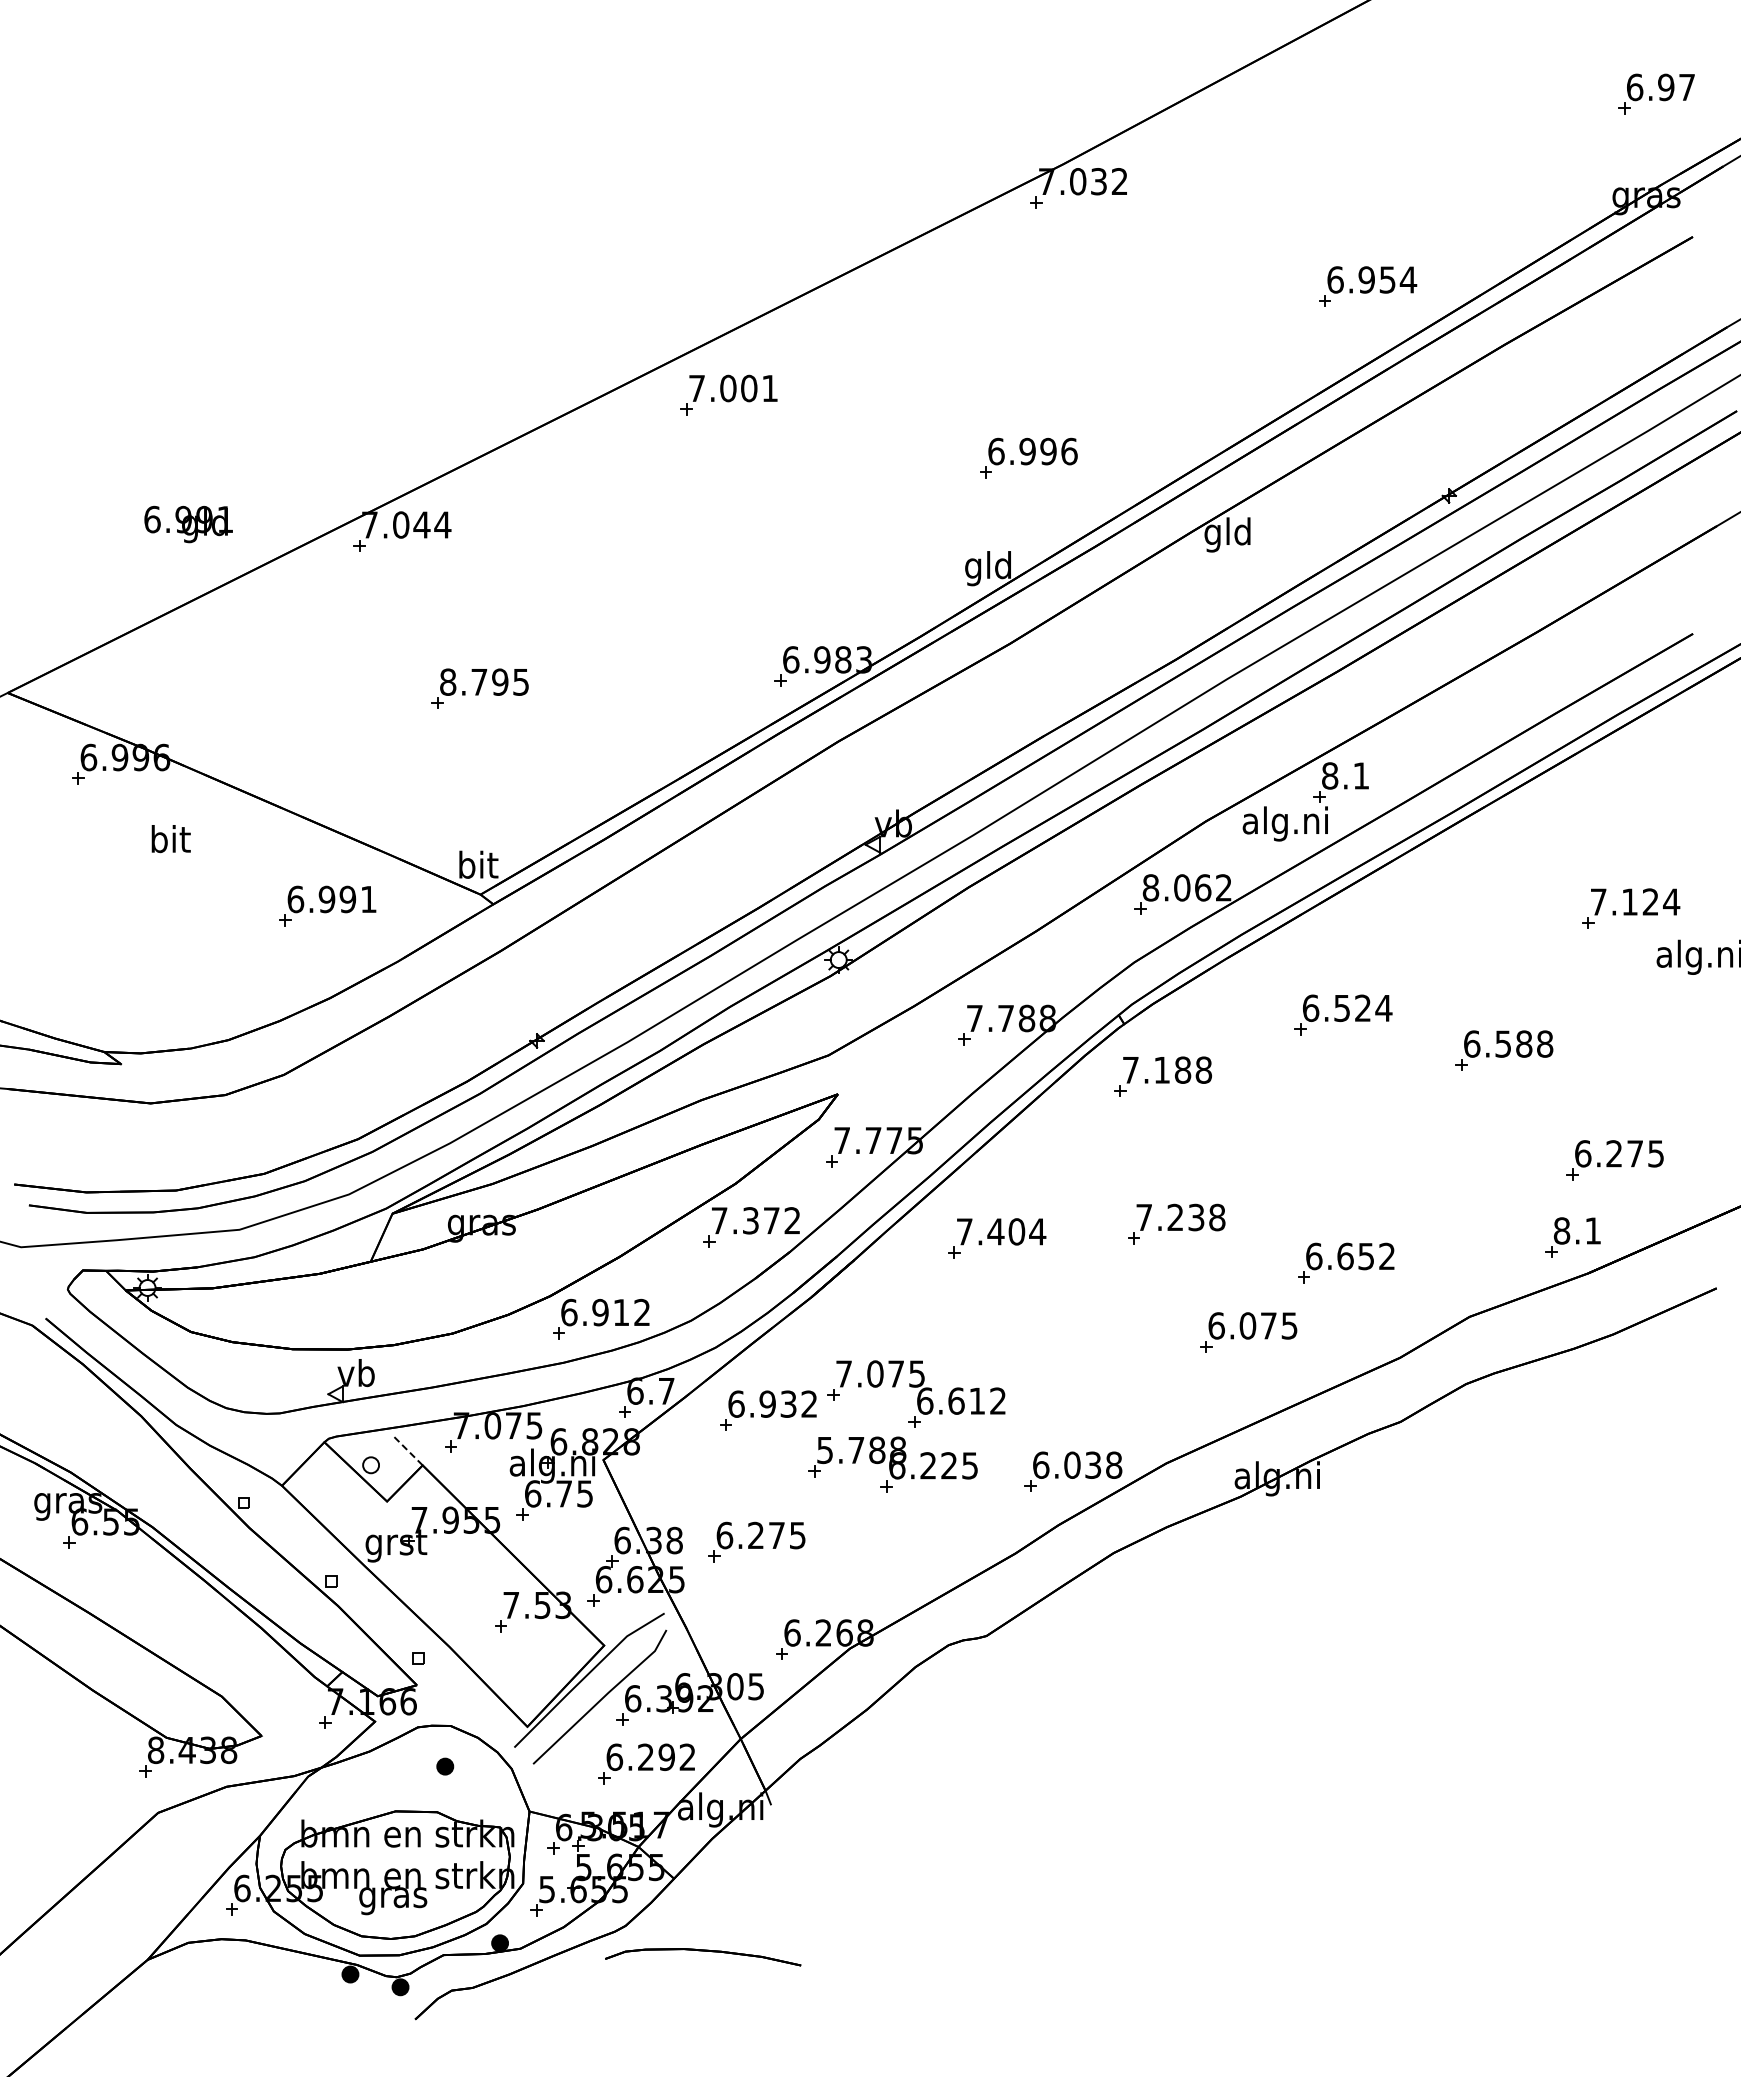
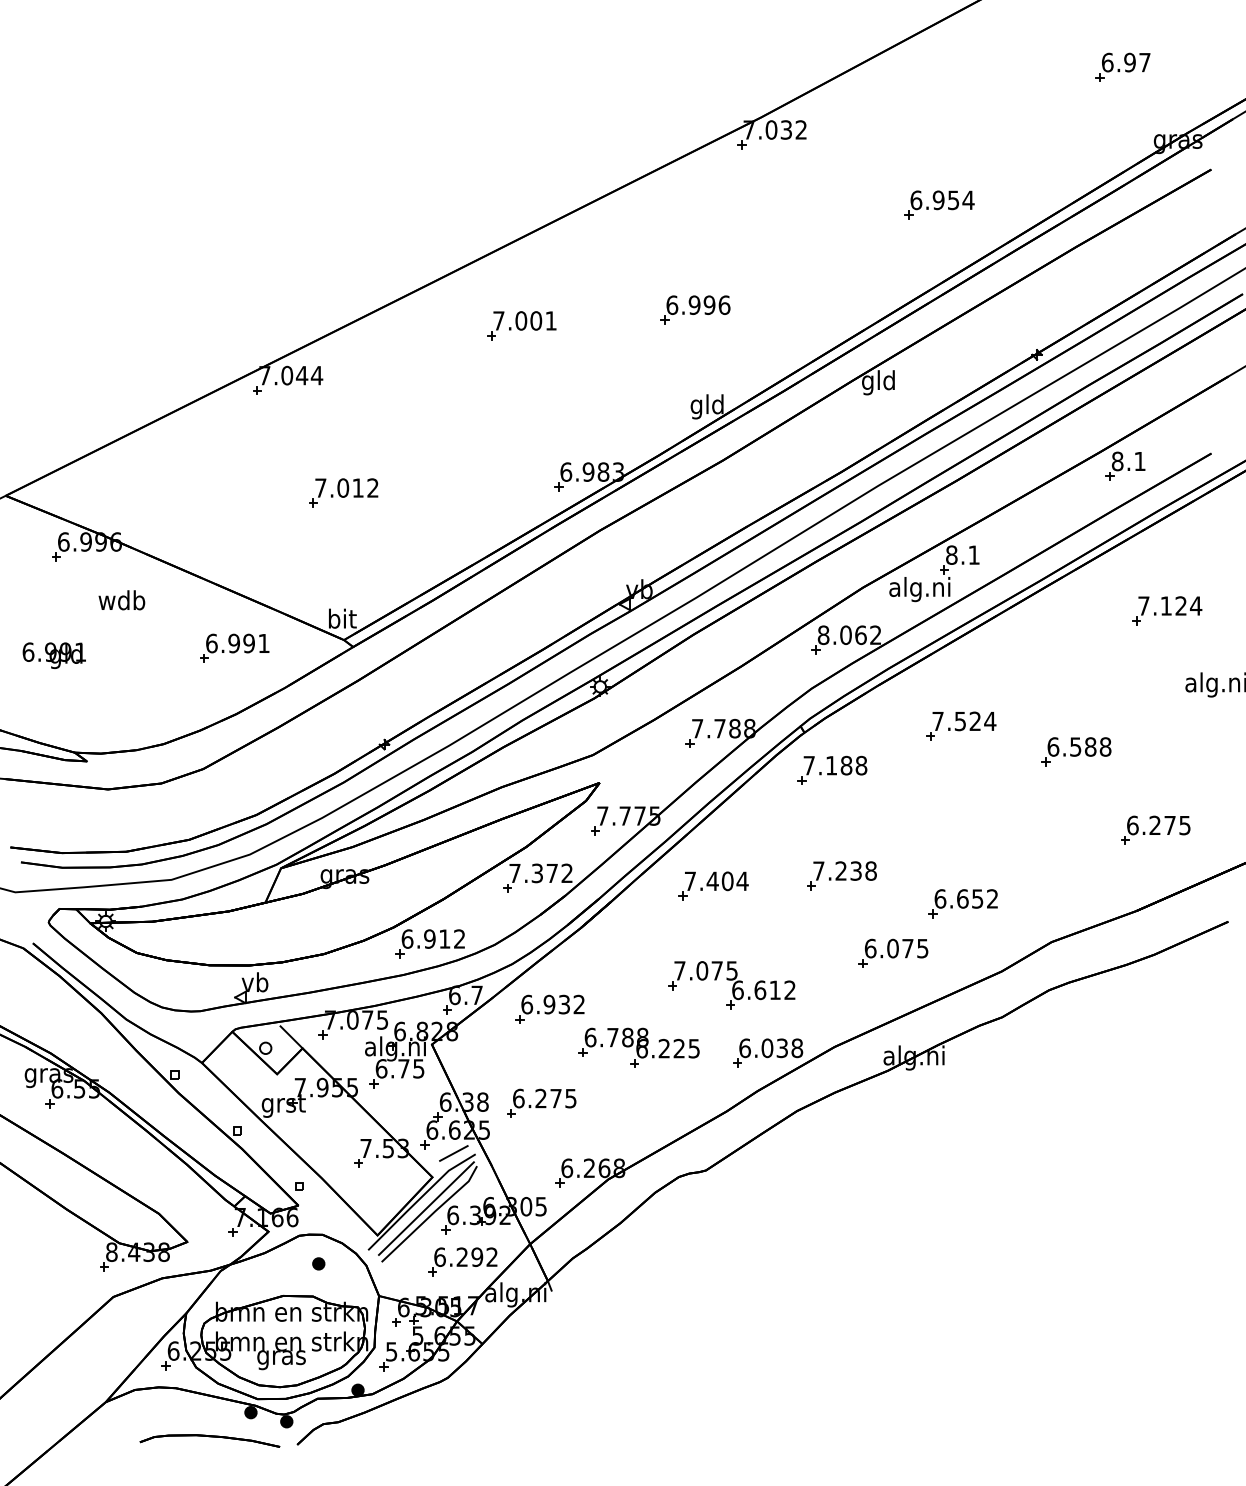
part: (1656, 93) -> (1123, 66), moved
part: (1368, 286) -> (939, 205), moved
part: (728, 394) -> (521, 325), moved
part: (1028, 457) -> (695, 309), moved
text: (188, 524) -> (54, 655), moved
text: (484, 681) -> (346, 487), 8.795 -> 7.012
text: (169, 839) -> (121, 600), bit -> wdb
part: (1631, 908) -> (1167, 610), moved
text: (1310, 1008) -> (937, 721), 6.524 -> 7.524
part: (1572, 1237) -> (1125, 466), moved
part: (916, 1393) -> (731, 984), moved
line: (407, 1449) -> (291, 1037), dashed -> solid
text: (825, 1450) -> (590, 1037), 5.788 -> 6.788
line: (633, 1611) -> (453, 1152), added
line: (595, 1689) -> (426, 1208), added
part: (703, 1957) -> (210, 1441), moved

